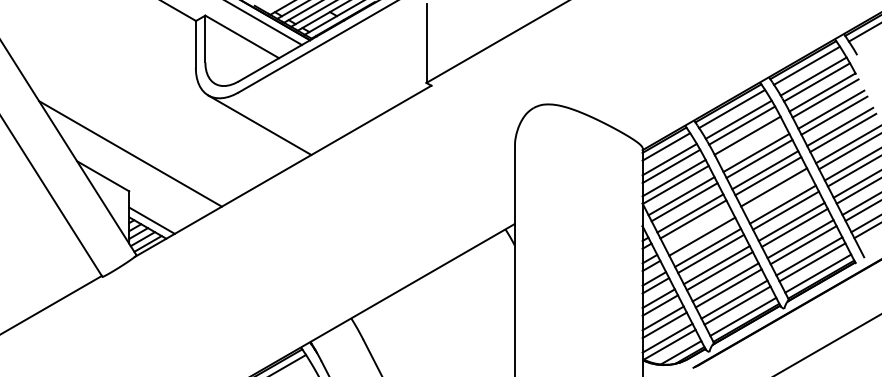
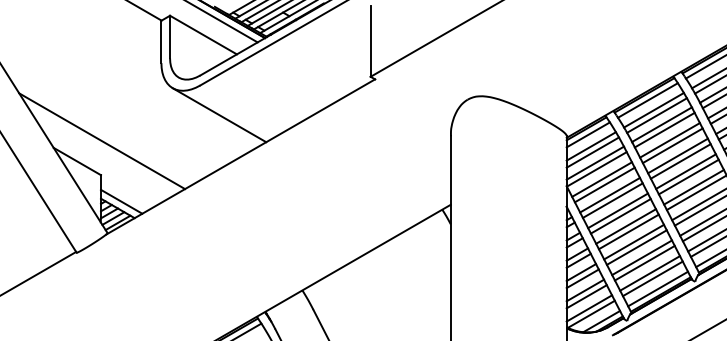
line: (750, 141) -> (664, 129), added
line: (777, 193) -> (689, 177), added
line: (699, 230) -> (618, 210), added

